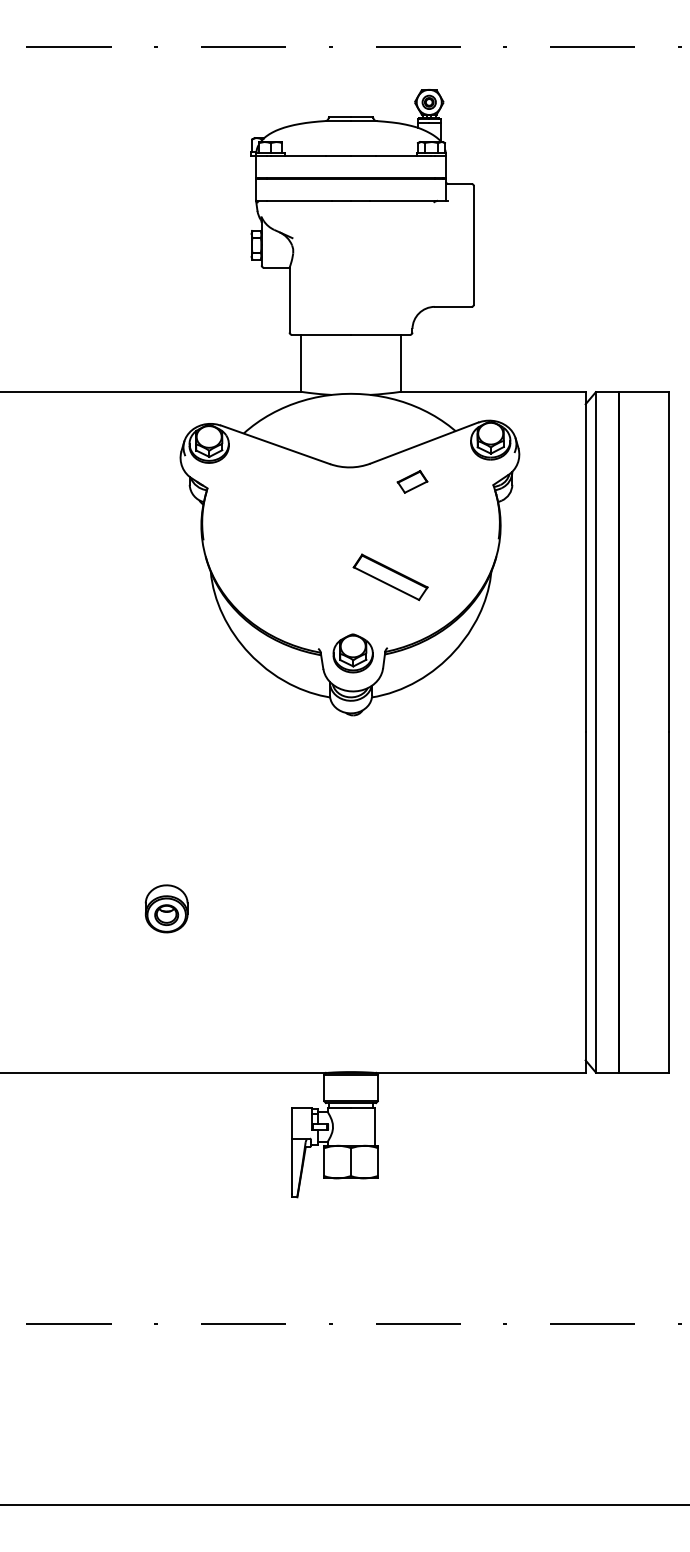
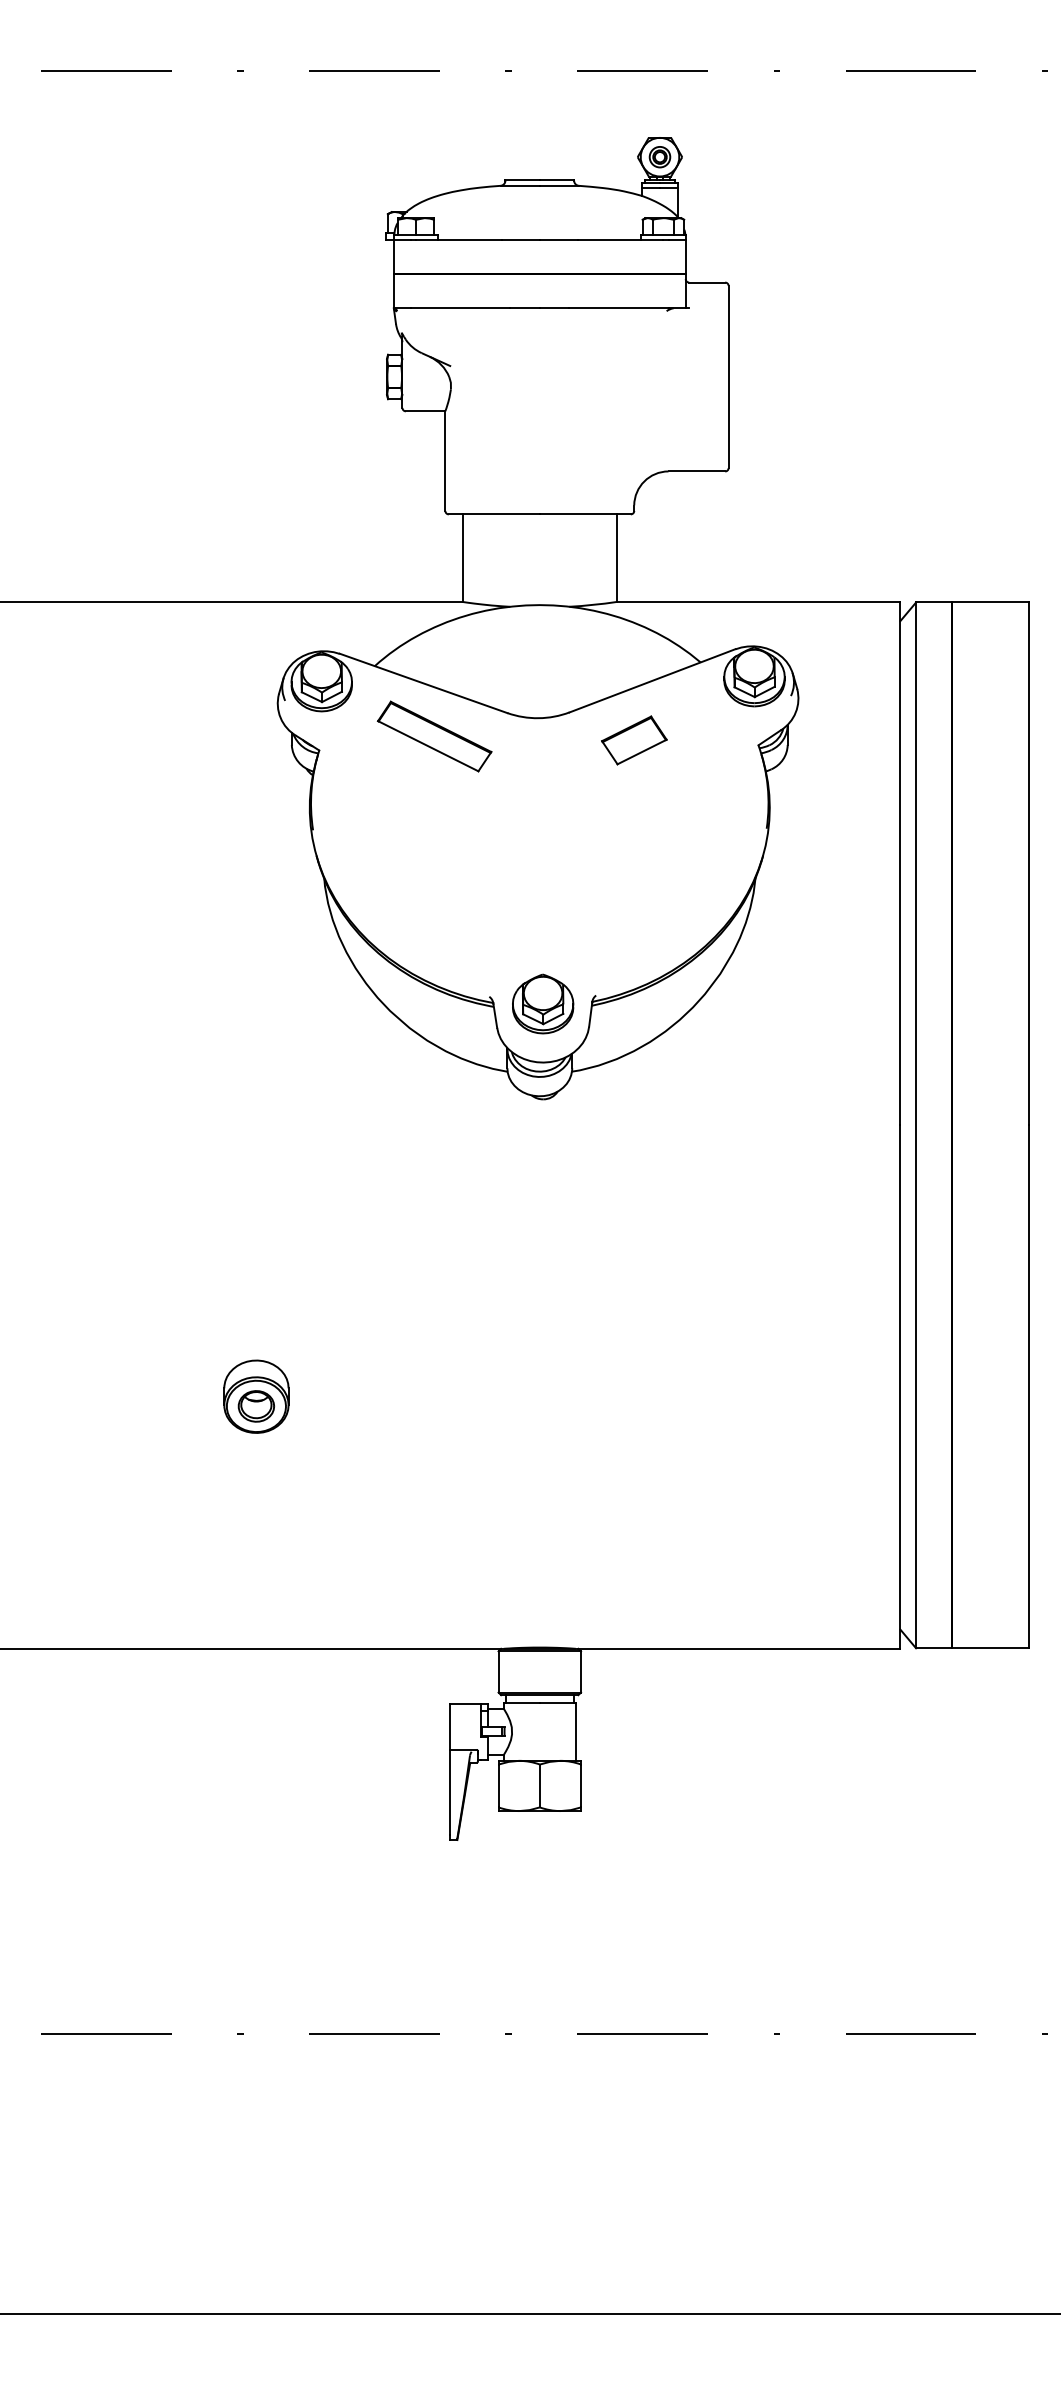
part: (412, 481) -> (634, 739), size x1.43
part: (390, 577) -> (434, 736), moved

